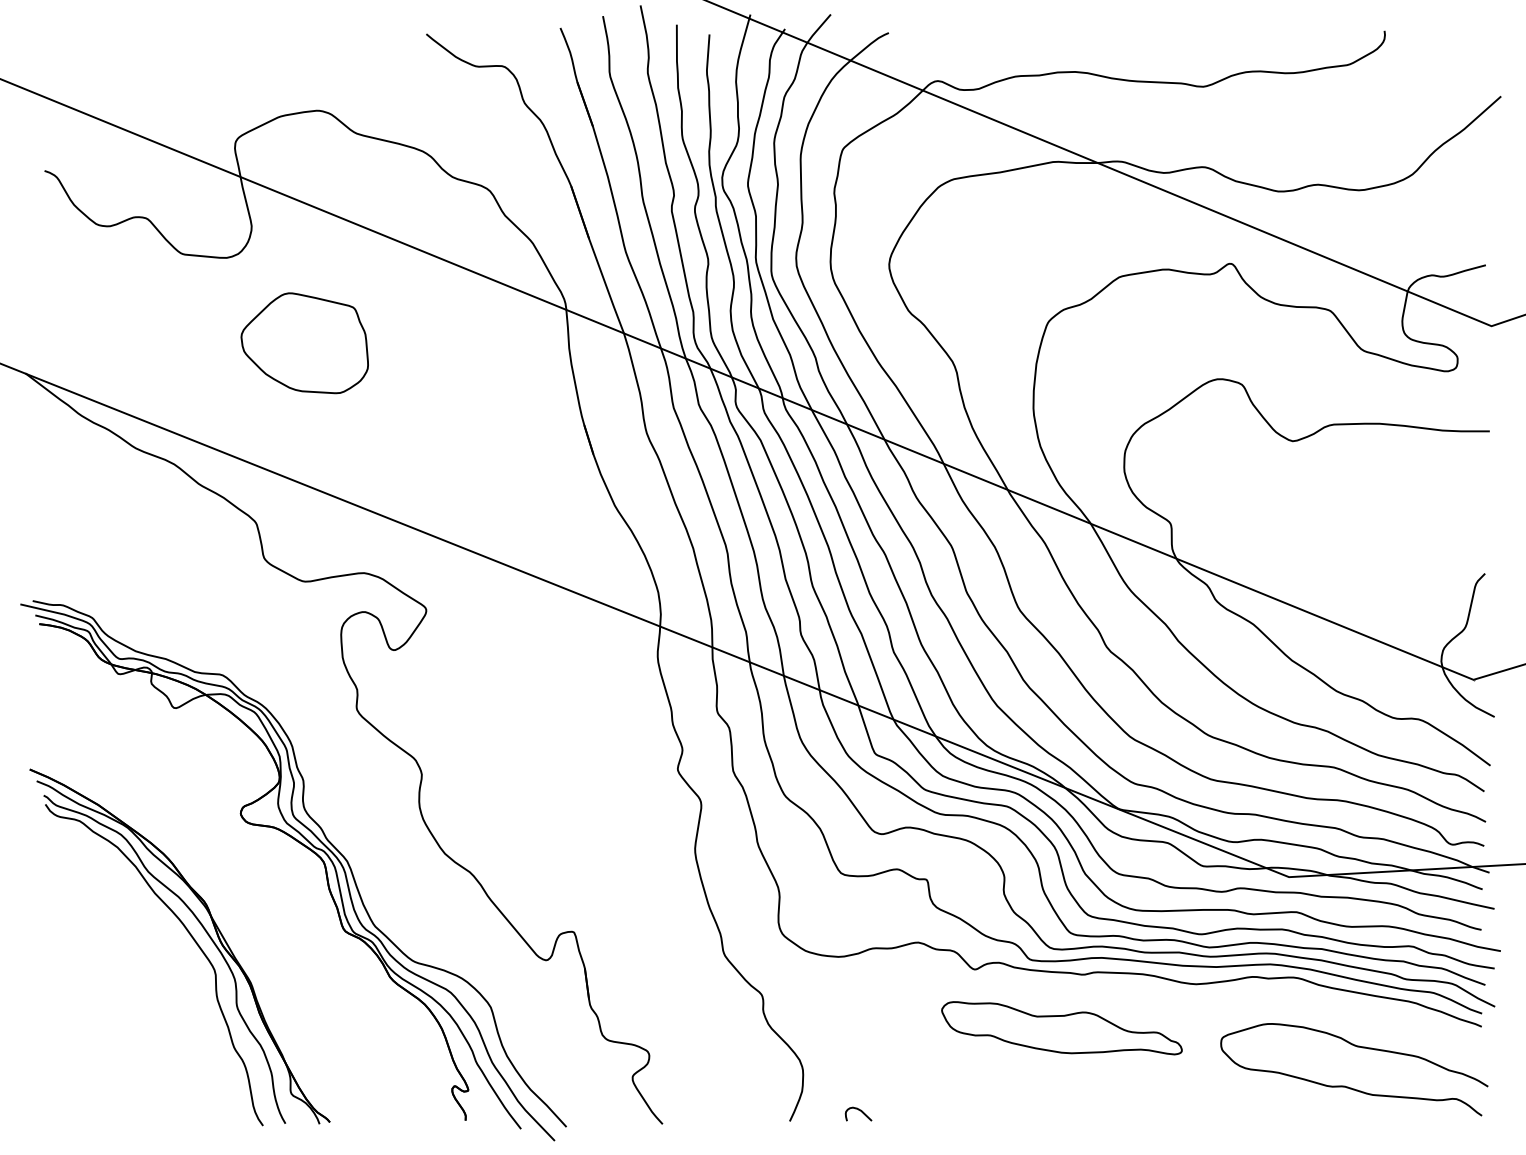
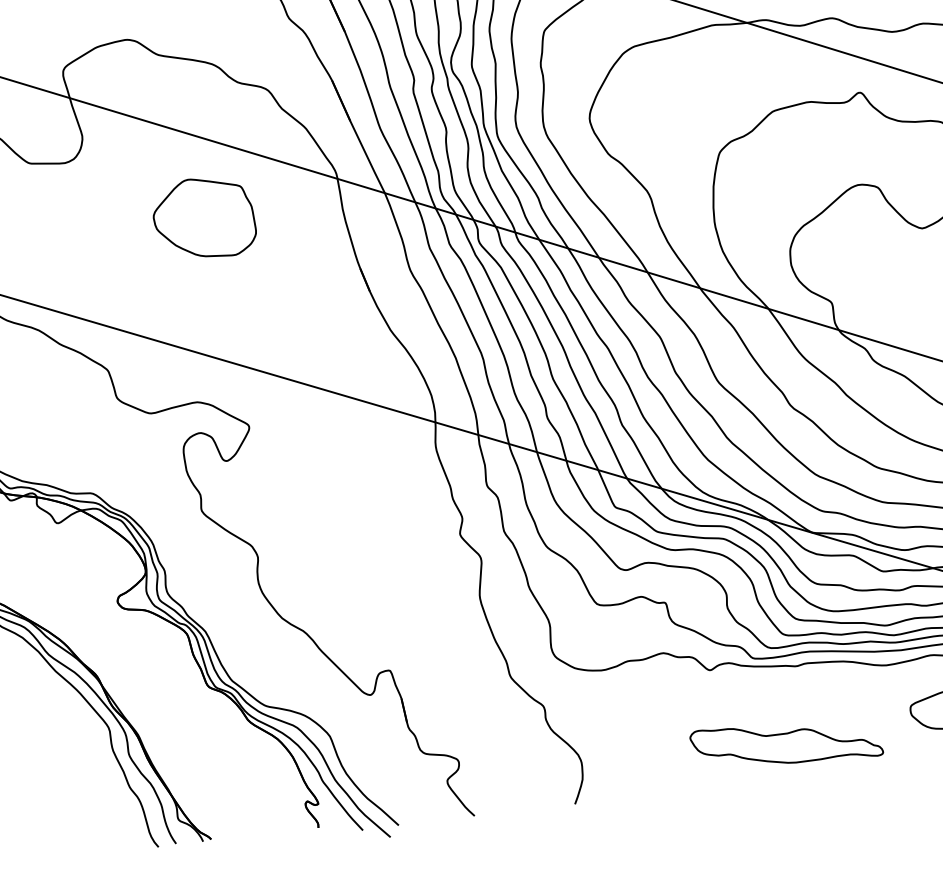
part: (304, 343) -> (204, 218), moved
part: (1061, 1028) -> (786, 743), moved
curve: (860, 1111) -> (630, 791), removed

